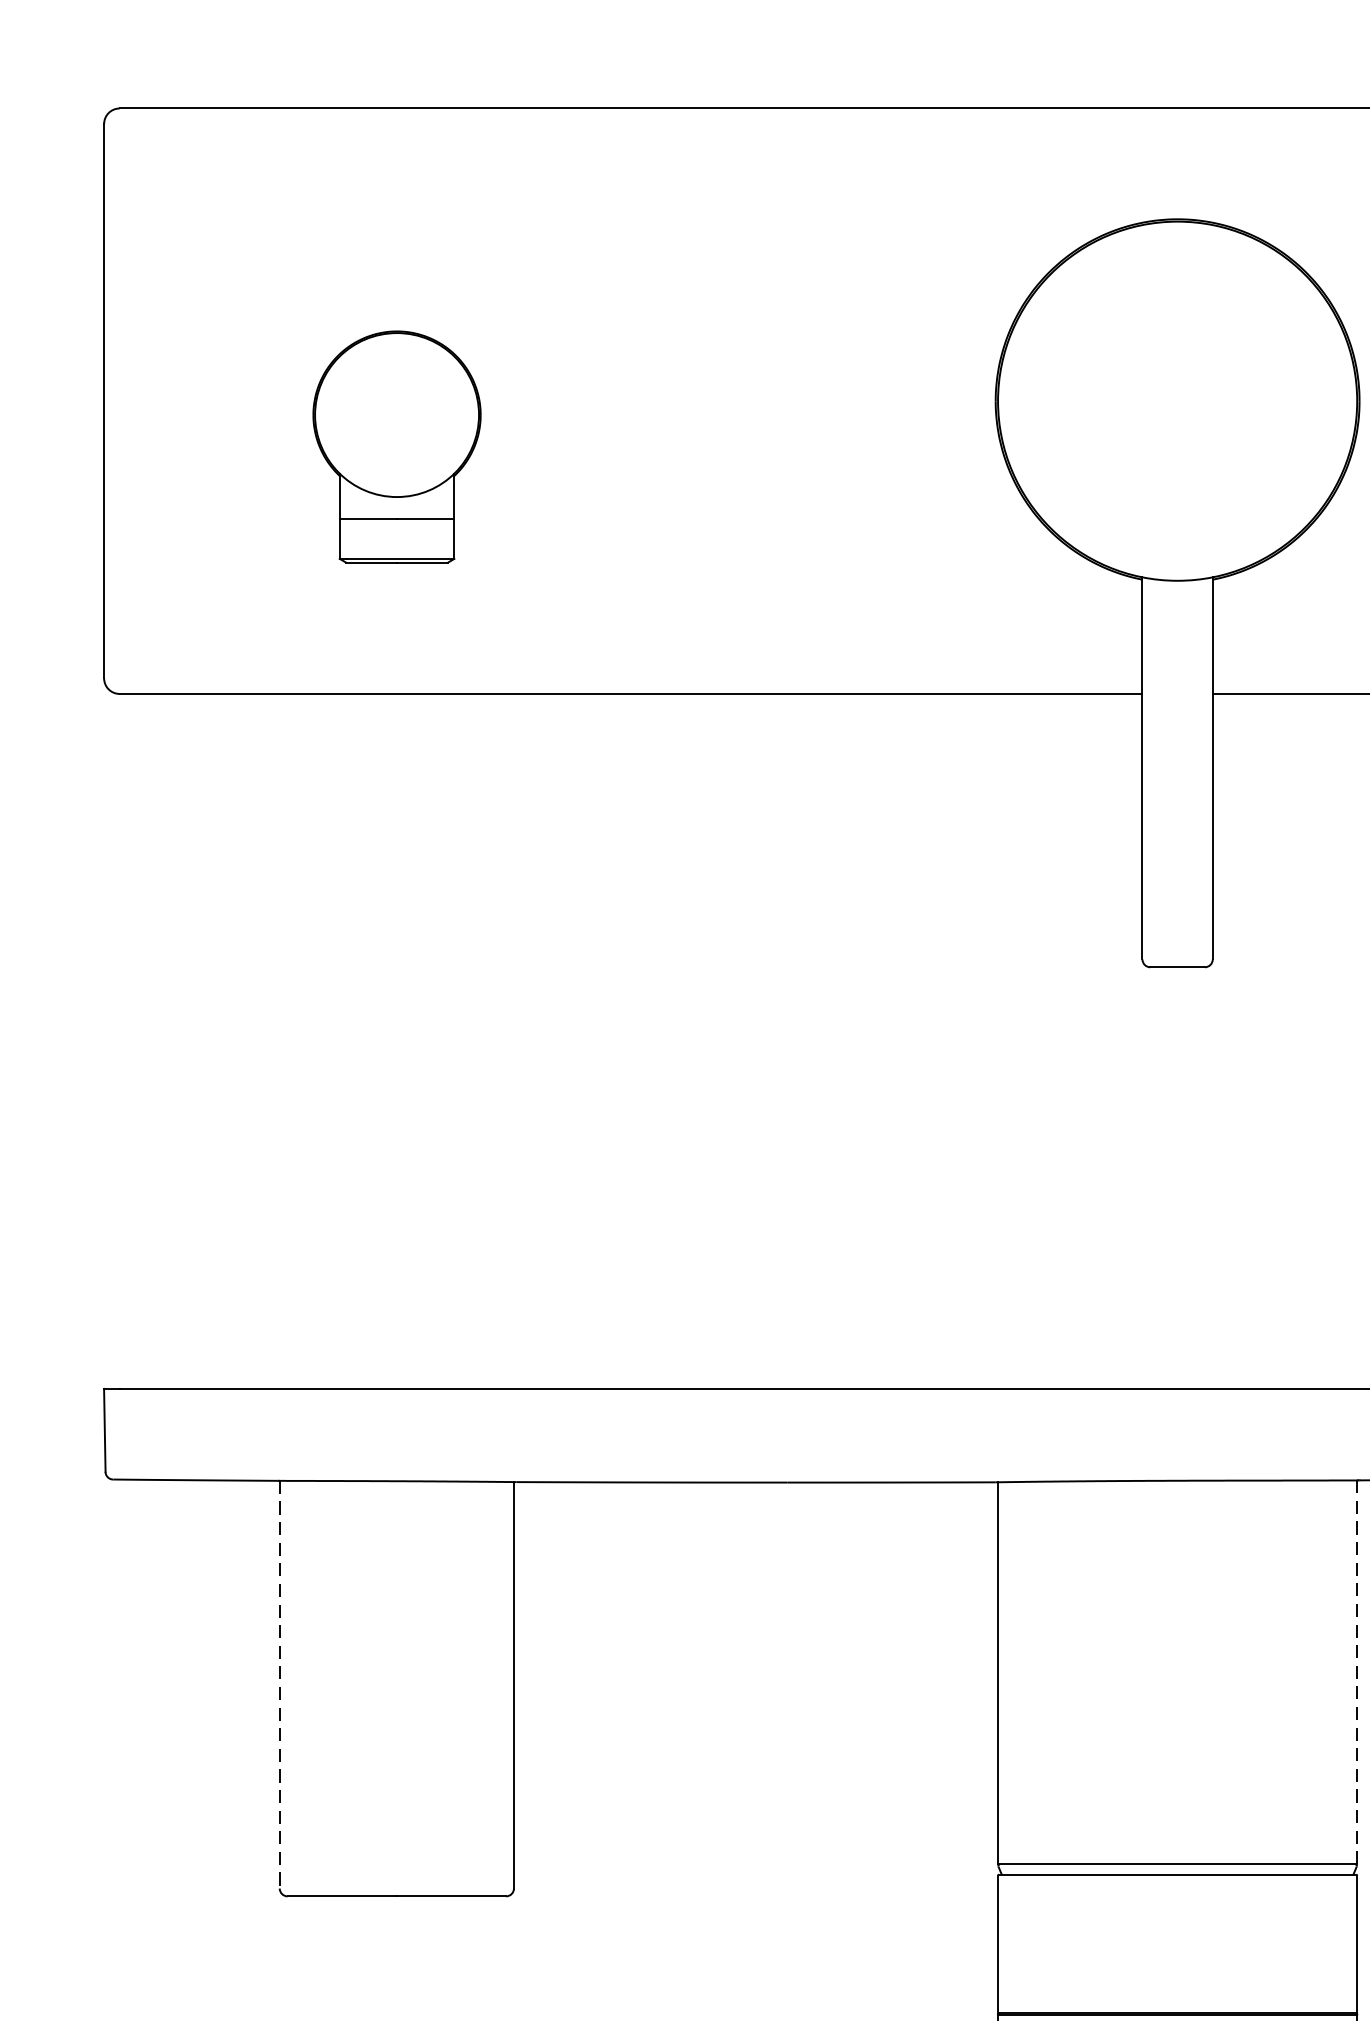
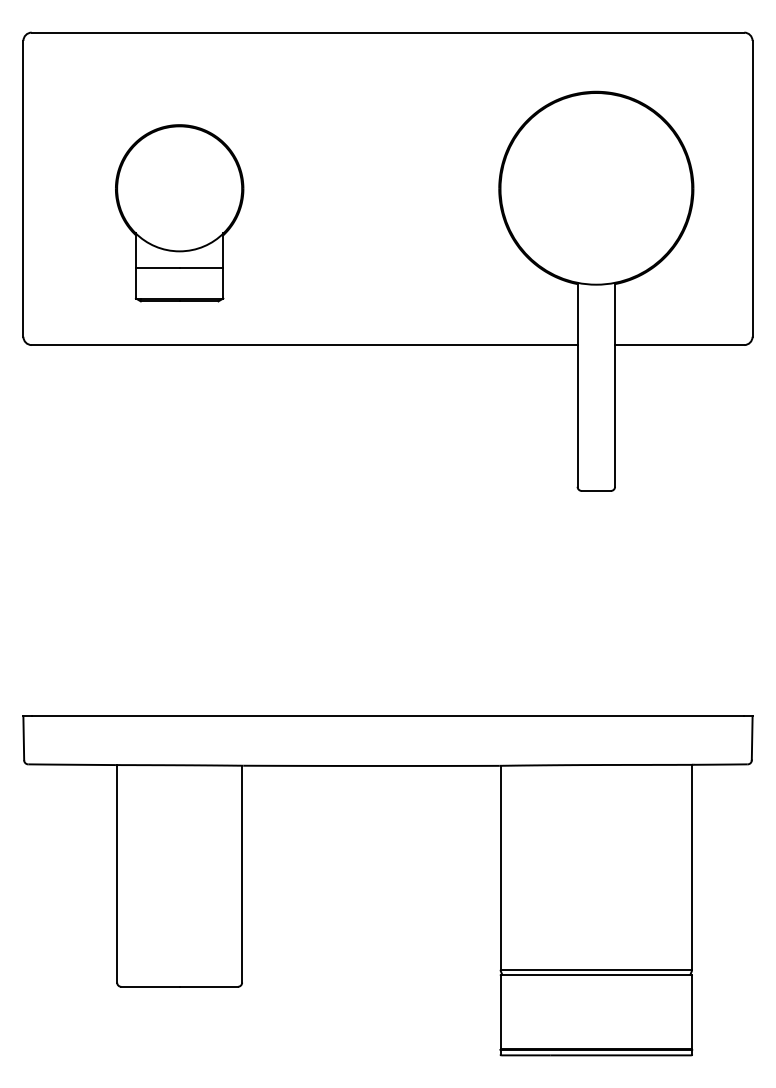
part: (396, 447) -> (179, 213), size x1.43
line: (1357, 1670) -> (692, 866), dashed -> solid
line: (280, 1684) -> (117, 873), dashed -> solid

